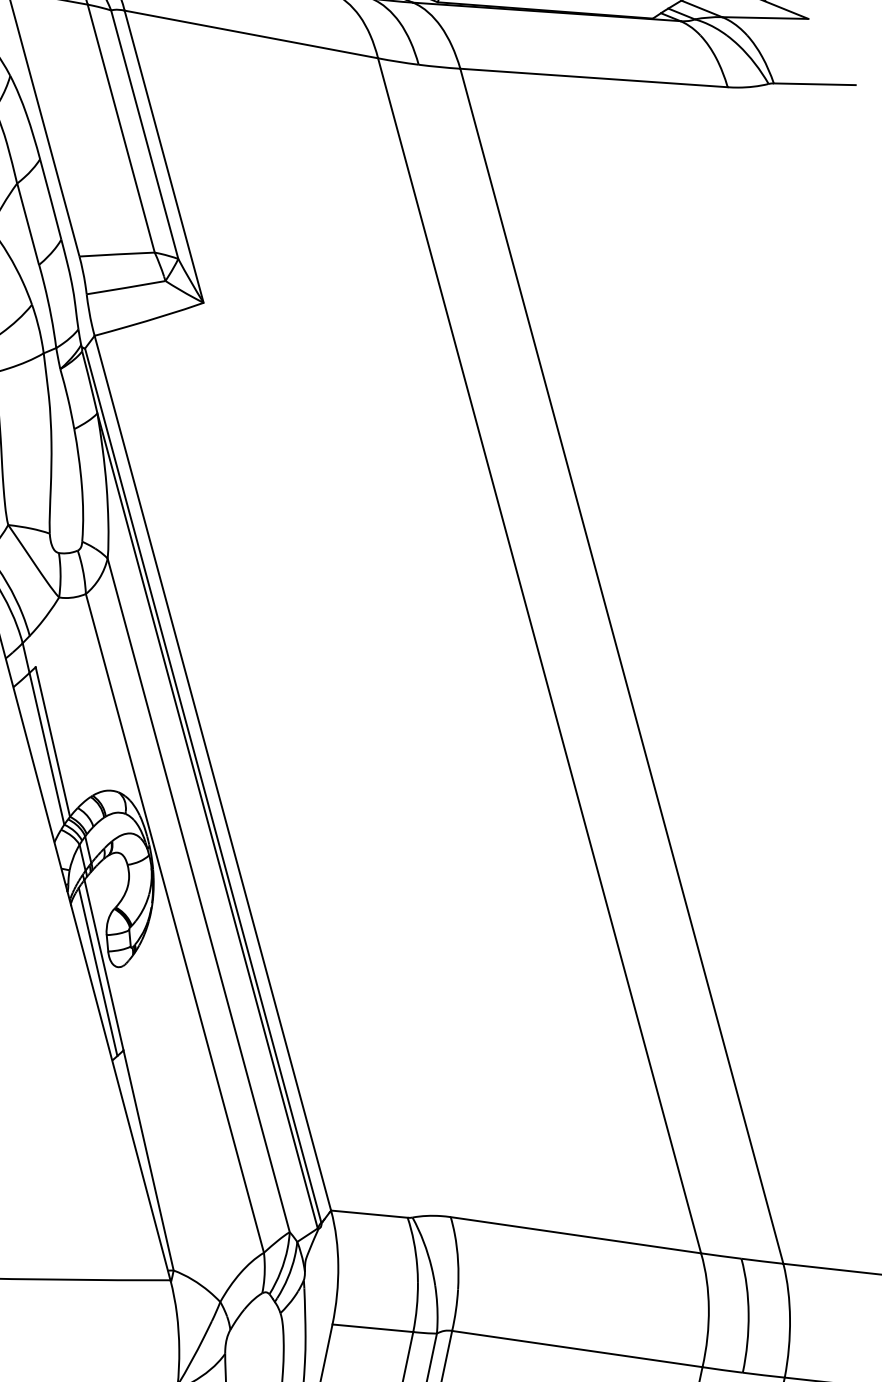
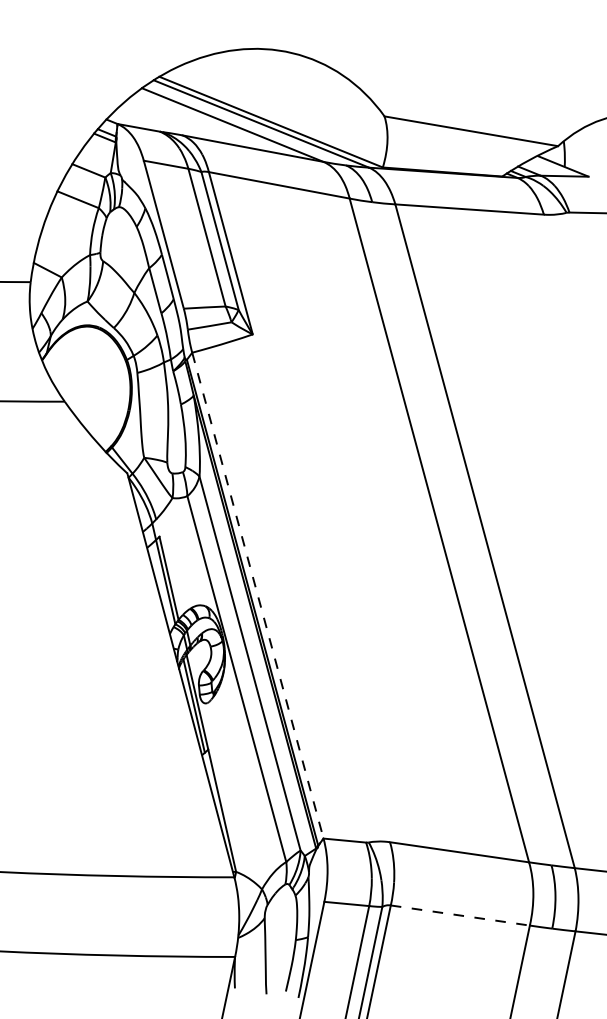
line: (212, 772) -> (257, 595), solid -> dashed
line: (577, 1349) -> (460, 915), solid -> dashed

